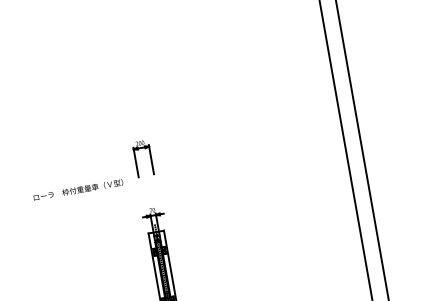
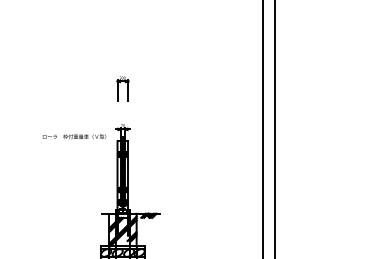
text: (78, 189) -> (74, 136), moved

